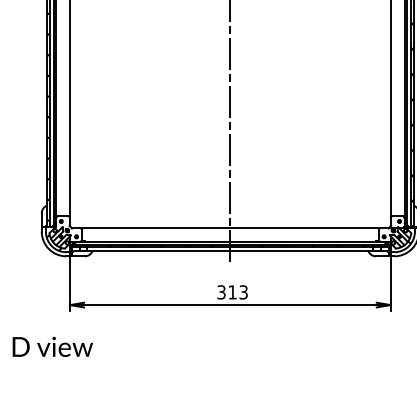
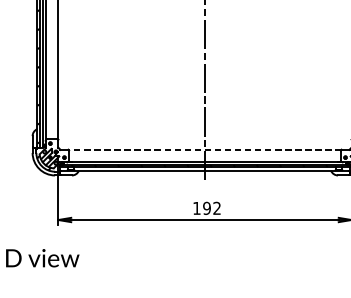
line: (230, 228) -> (205, 150), solid -> dashed
text: (232, 292) -> (206, 208), 313 -> 192

